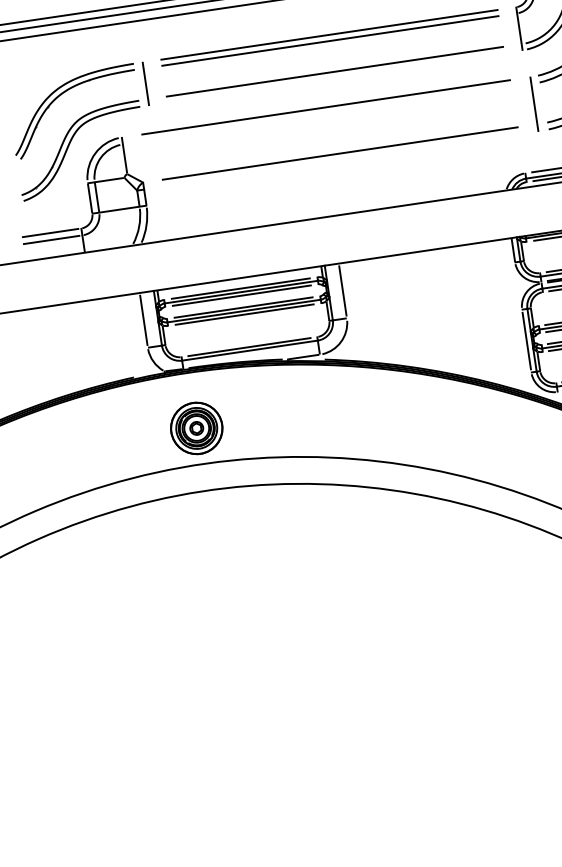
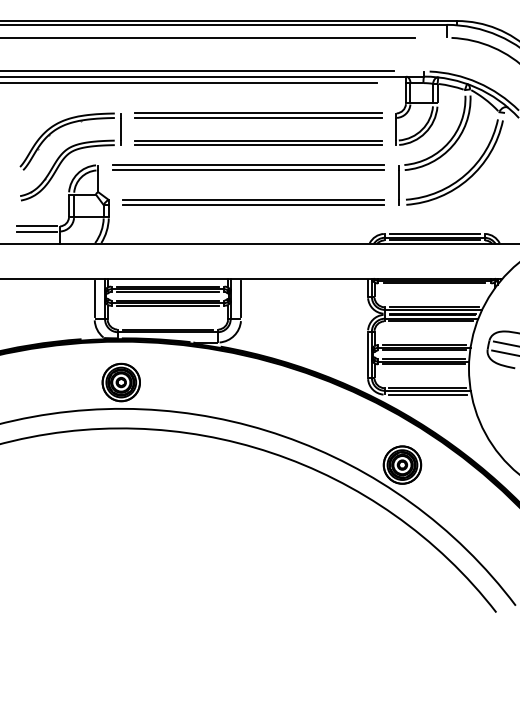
line: (335, 78) -> (258, 145), added
line: (327, 114) -> (248, 170), added
line: (341, 161) -> (253, 205), added

